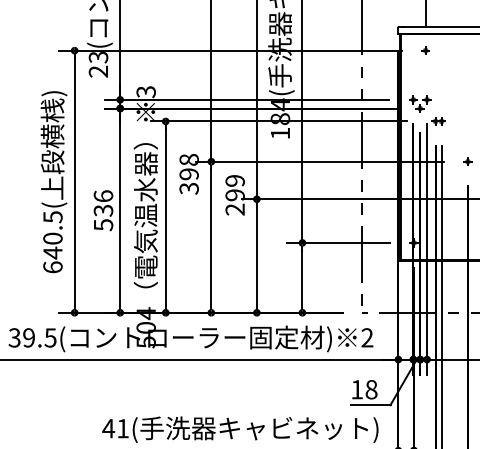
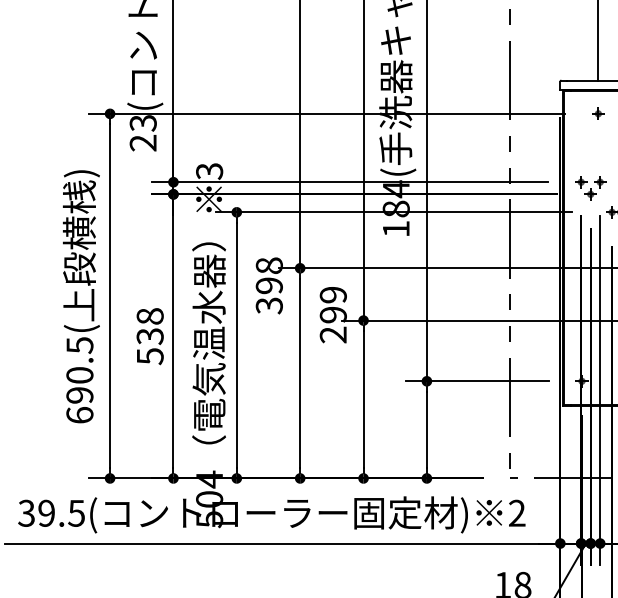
text: (103, 196) -> (150, 316), 536 -> 538
text: (52, 252) -> (79, 394), 640.5( -> 690.5(

